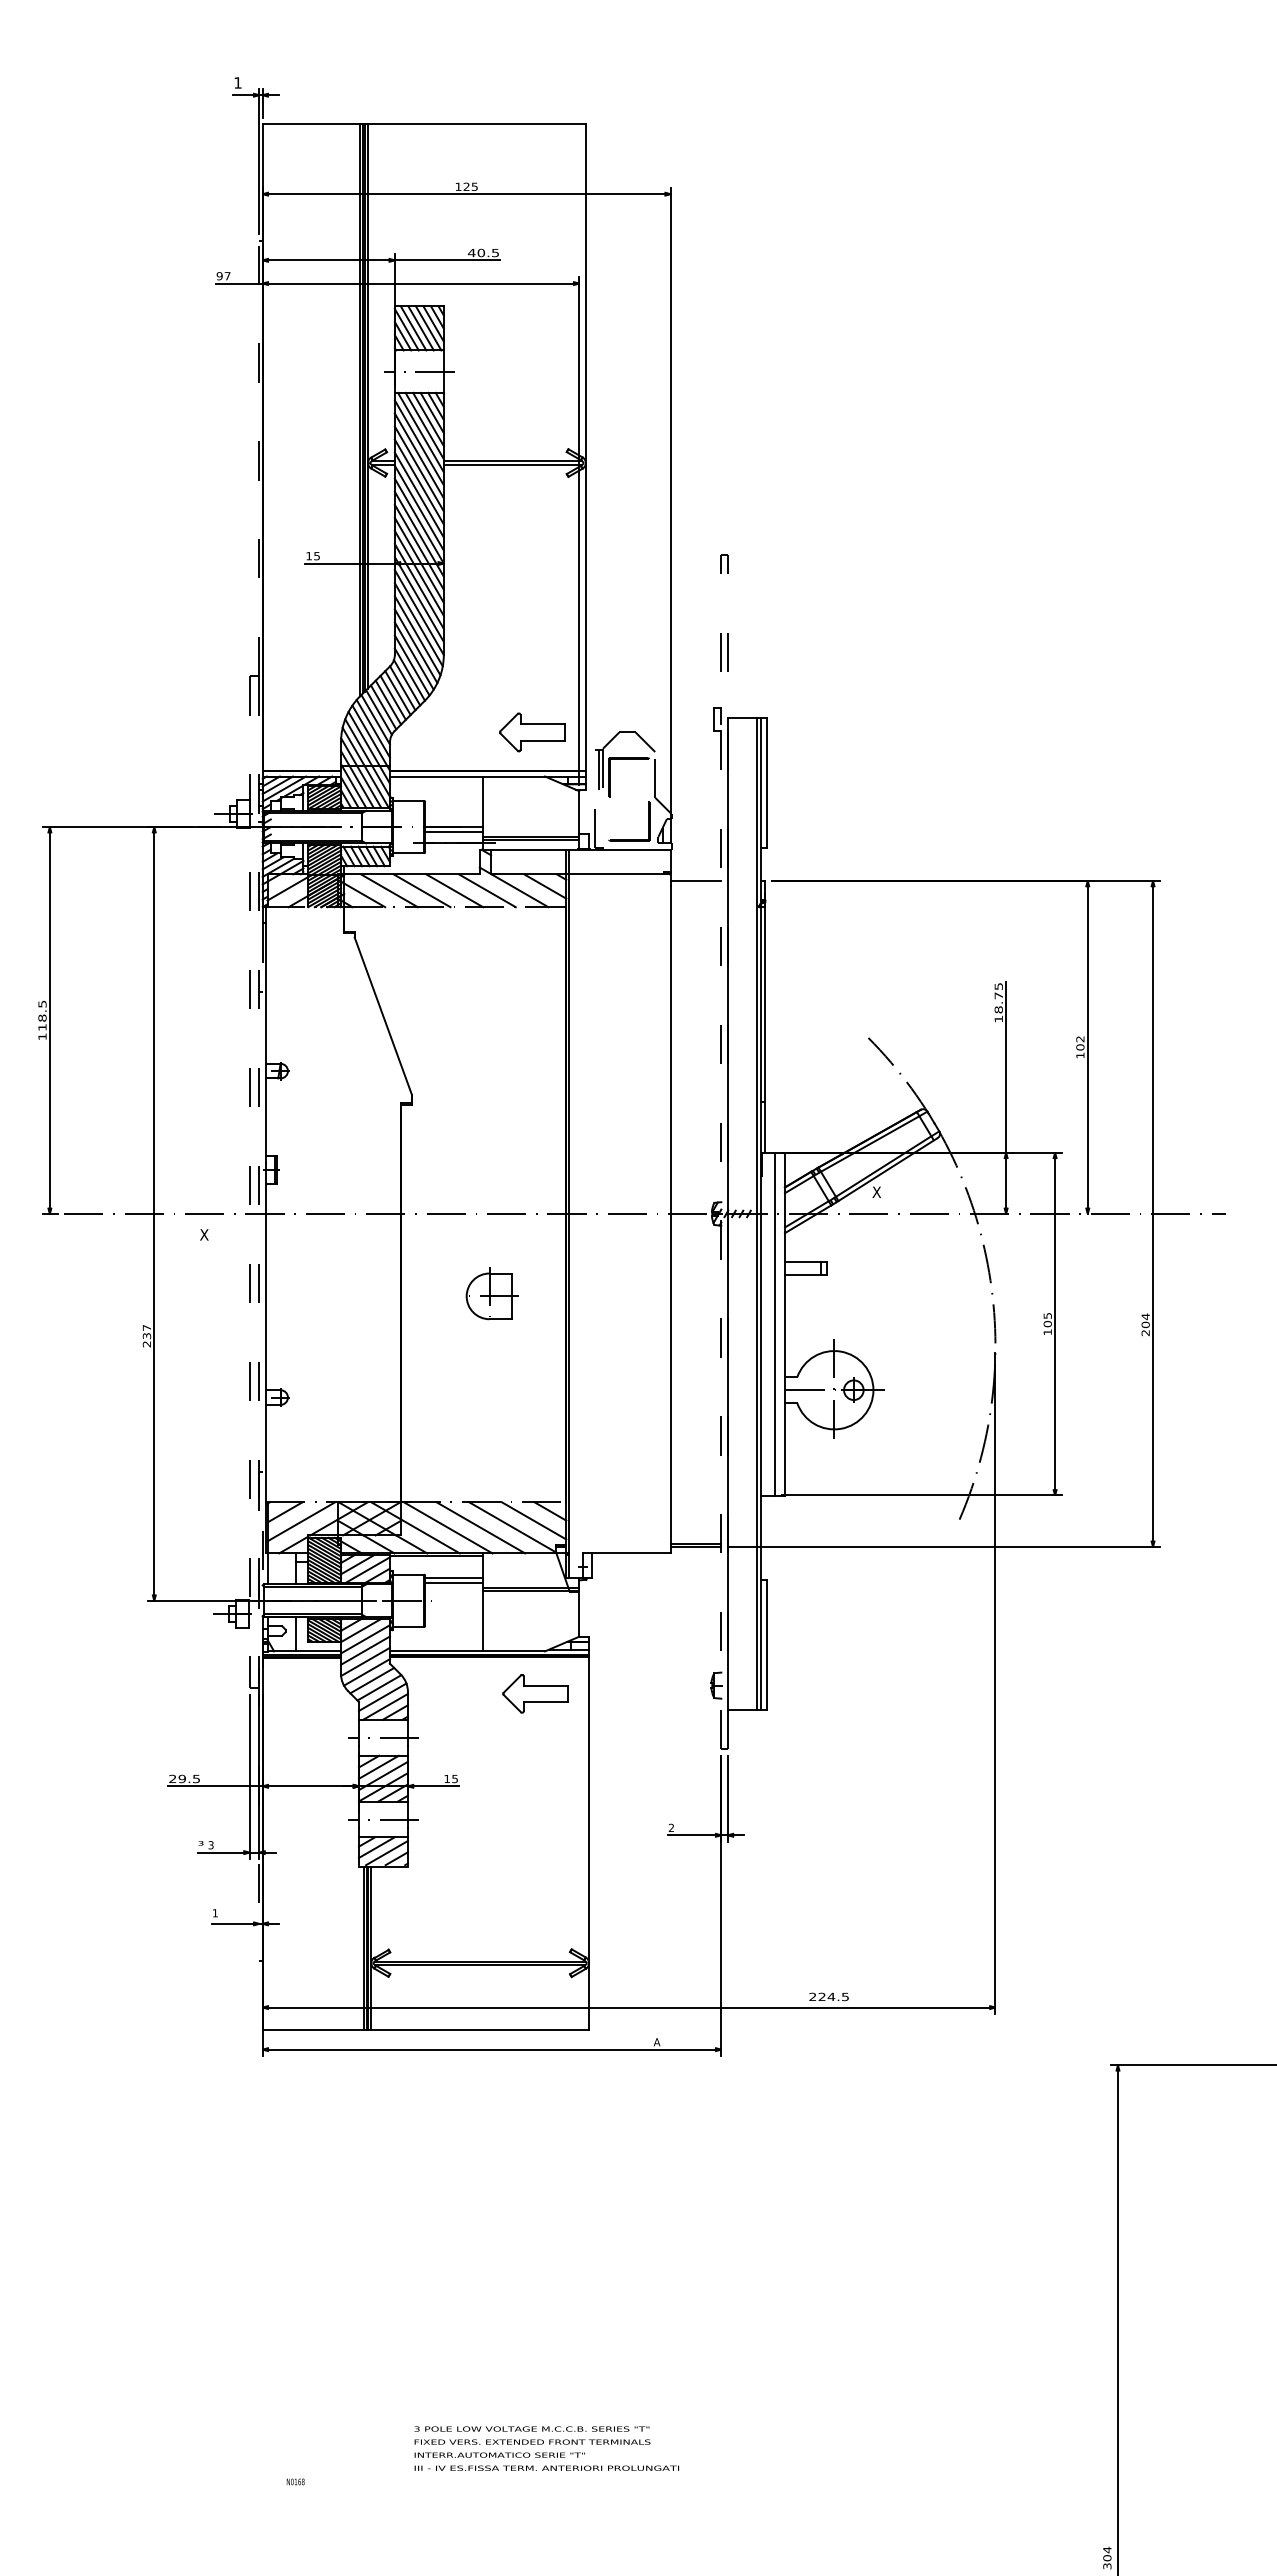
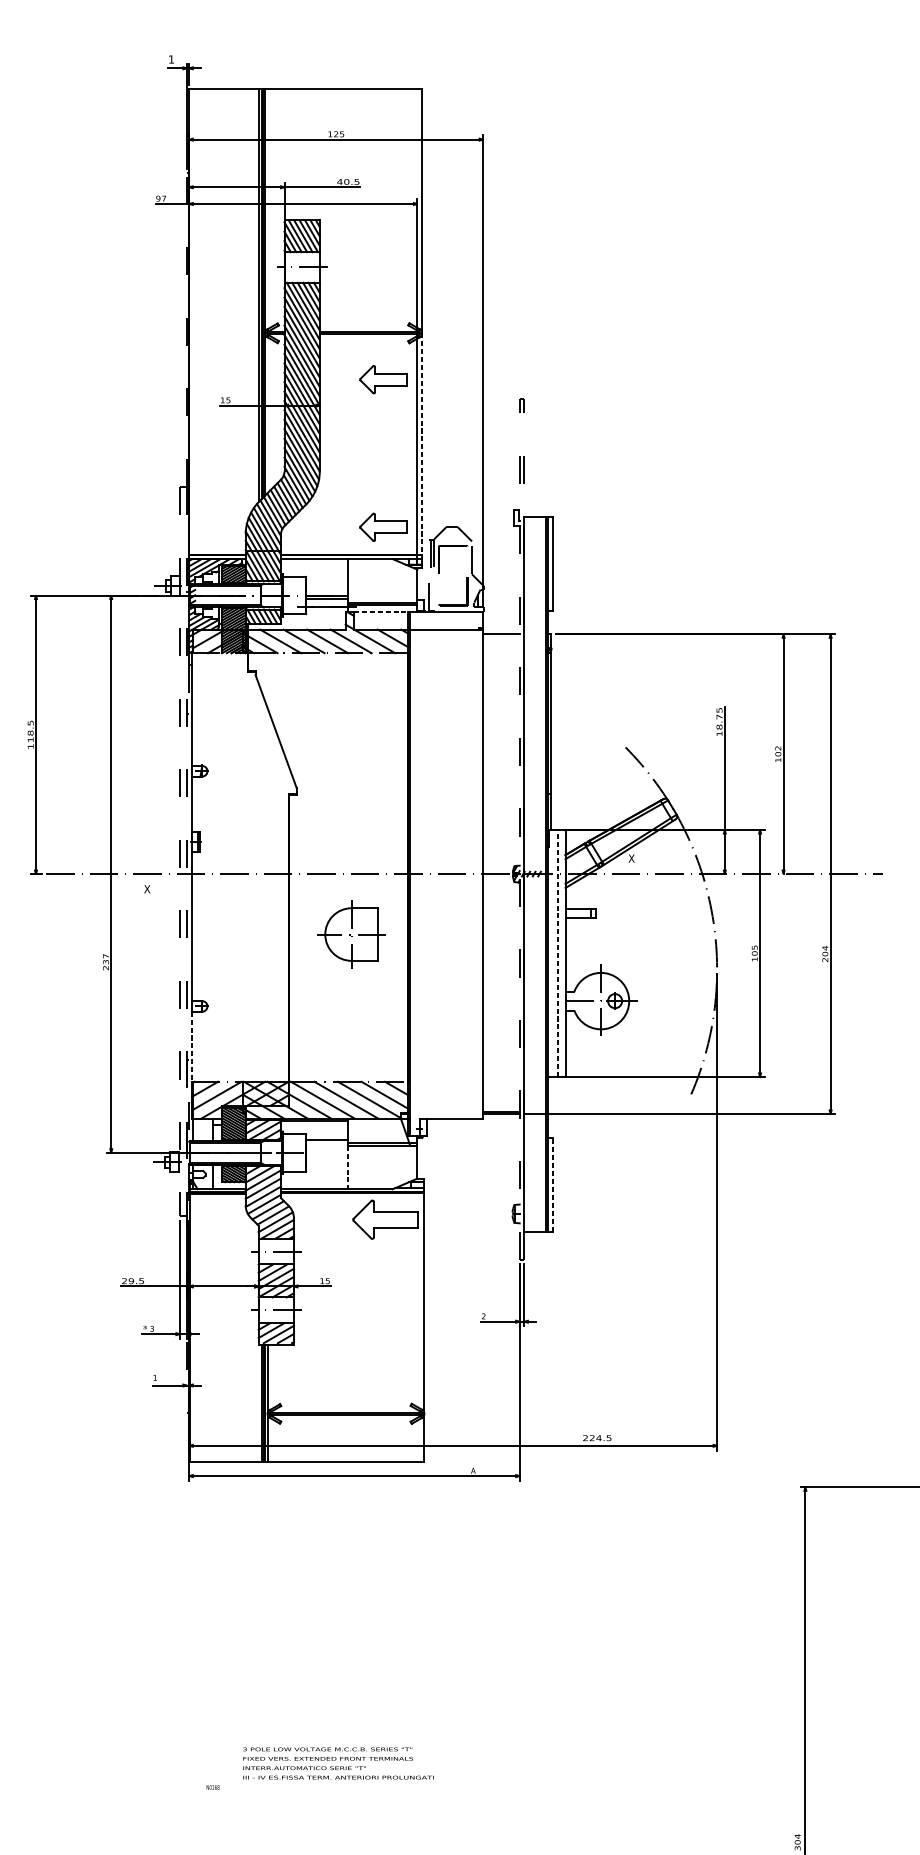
part: (532, 527) -> (383, 379), added
line: (585, 616) -> (421, 443), solid -> dashed
line: (528, 849) -> (380, 611), solid -> dashed
part: (491, 1293) -> (354, 931), size x1.6
line: (775, 1323) -> (558, 953), solid -> dashed
line: (265, 1453) -> (191, 1046), solid -> dashed
line: (454, 1578) -> (327, 1136), removed
line: (483, 1621) -> (348, 1167), solid -> dashed
line: (767, 1644) -> (552, 1184), solid -> dashed
part: (535, 1693) -> (385, 1219), size x1.4
text: (546, 2448) -> (338, 1763), moved

